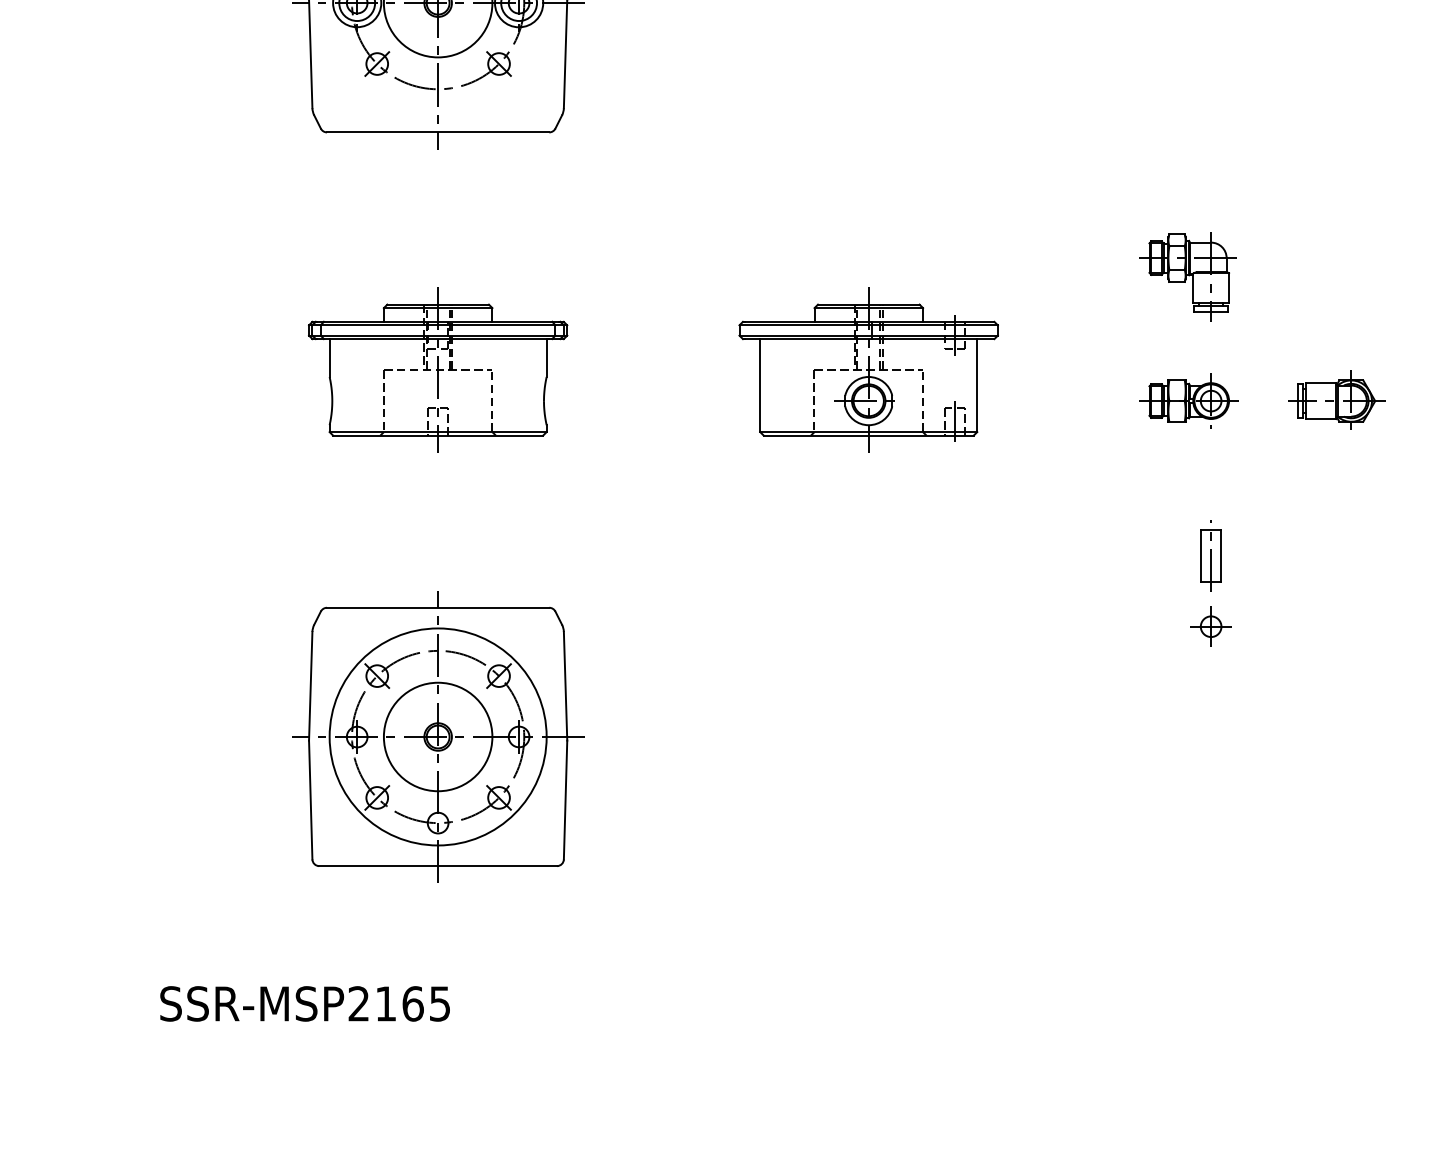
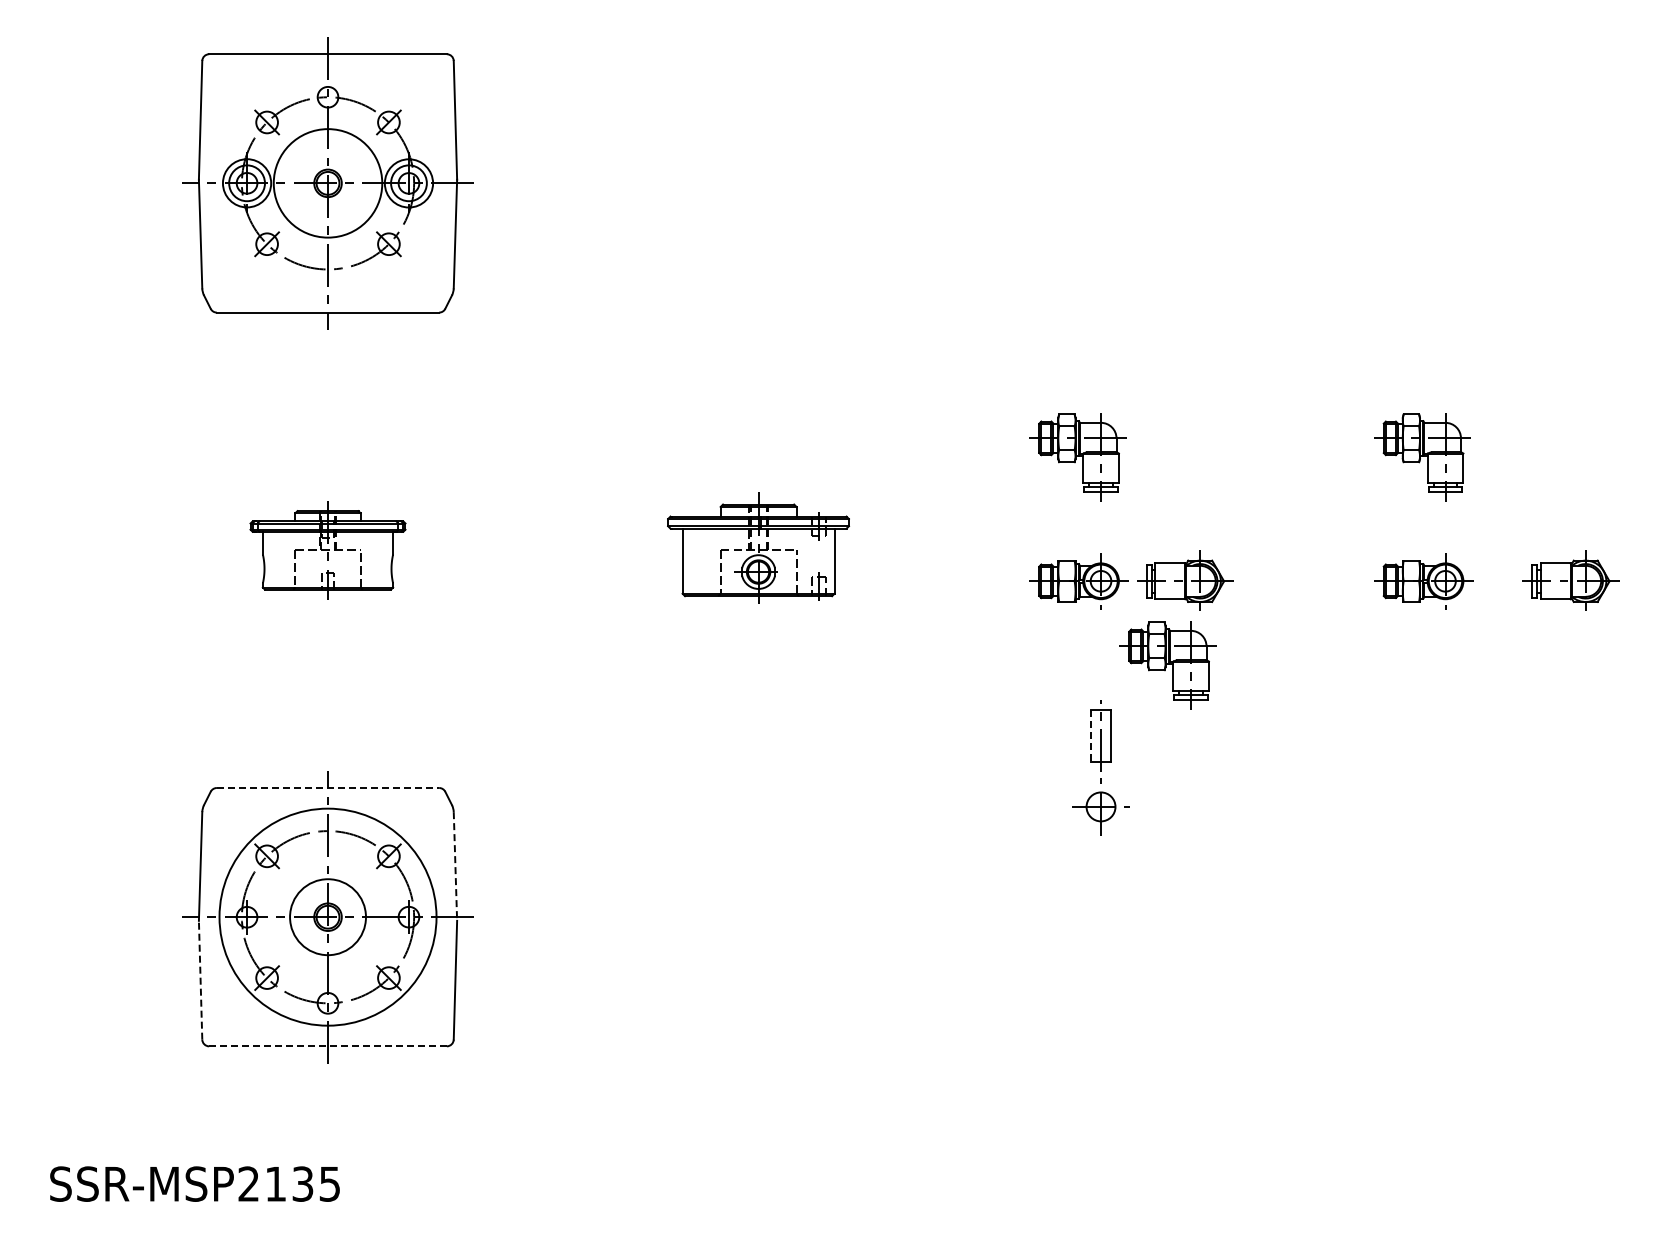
part: (437, 370) -> (327, 550), size x0.6
part: (868, 370) -> (758, 550), size x0.7
part: (1336, 400) -> (1185, 580), moved
part: (1277, 485) -> (1167, 665), added
line: (1200, 556) -> (1090, 736), solid -> dashed
line: (438, 608) -> (328, 788), solid -> dashed
part: (1210, 626) -> (1100, 806), size x1.4
line: (565, 687) -> (455, 867), solid -> dashed
circle: (437, 736) -> (327, 916), size x0.7
line: (310, 799) -> (200, 979), solid -> dashed
line: (438, 866) -> (328, 1046), solid -> dashed
text: (412, 1003) -> (302, 1183), SSR-MSP2165 -> SSR-MSP2135

